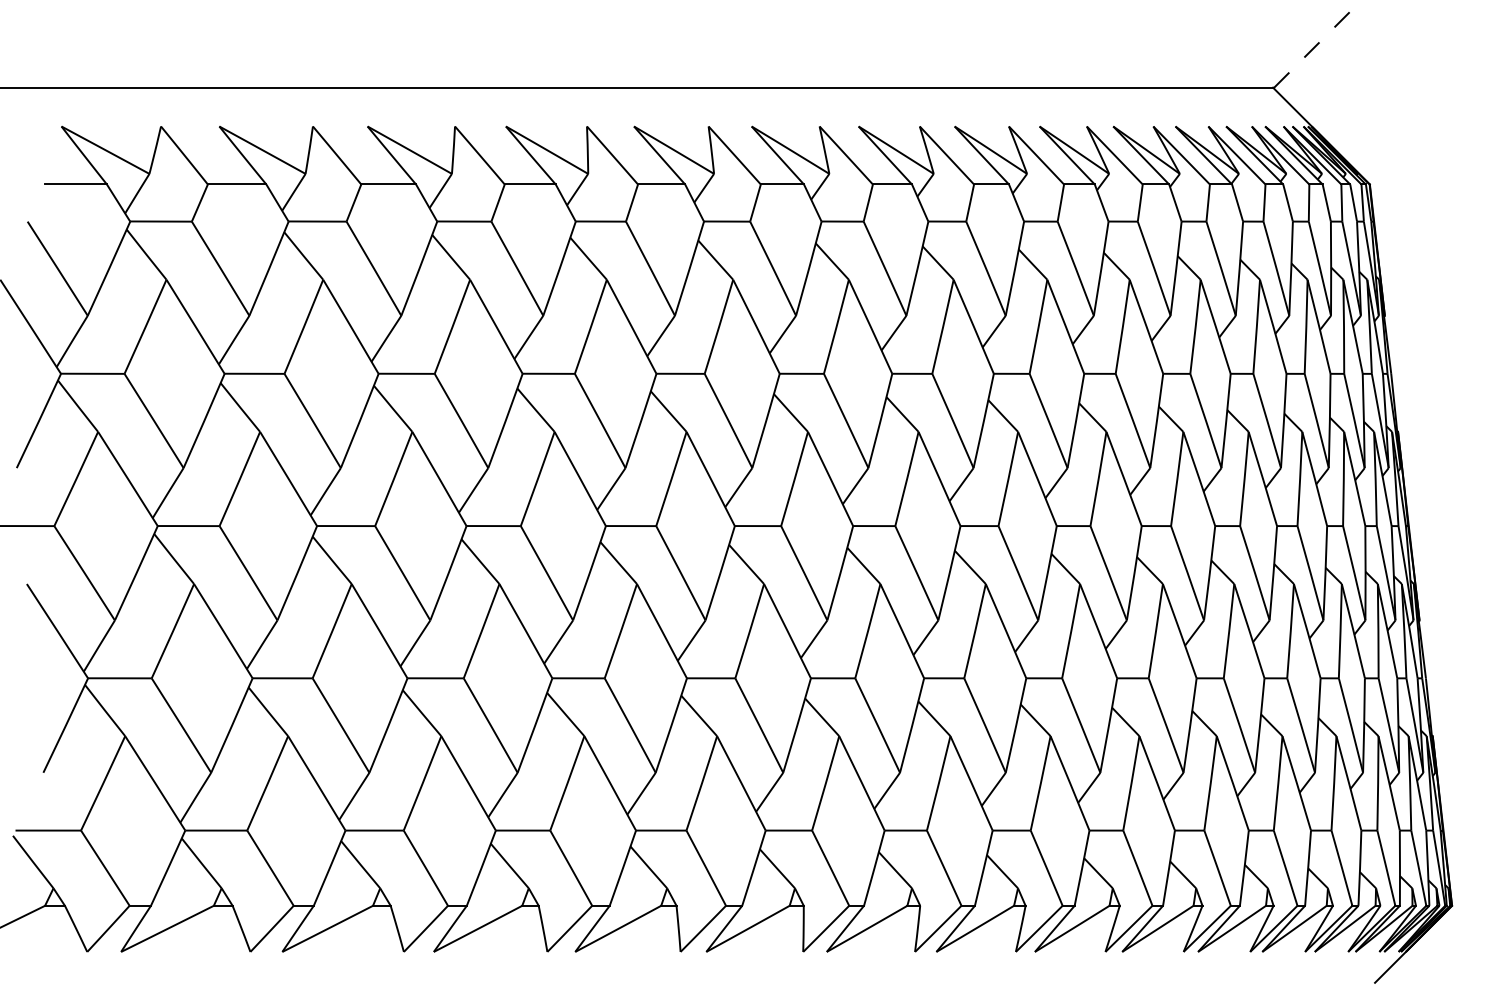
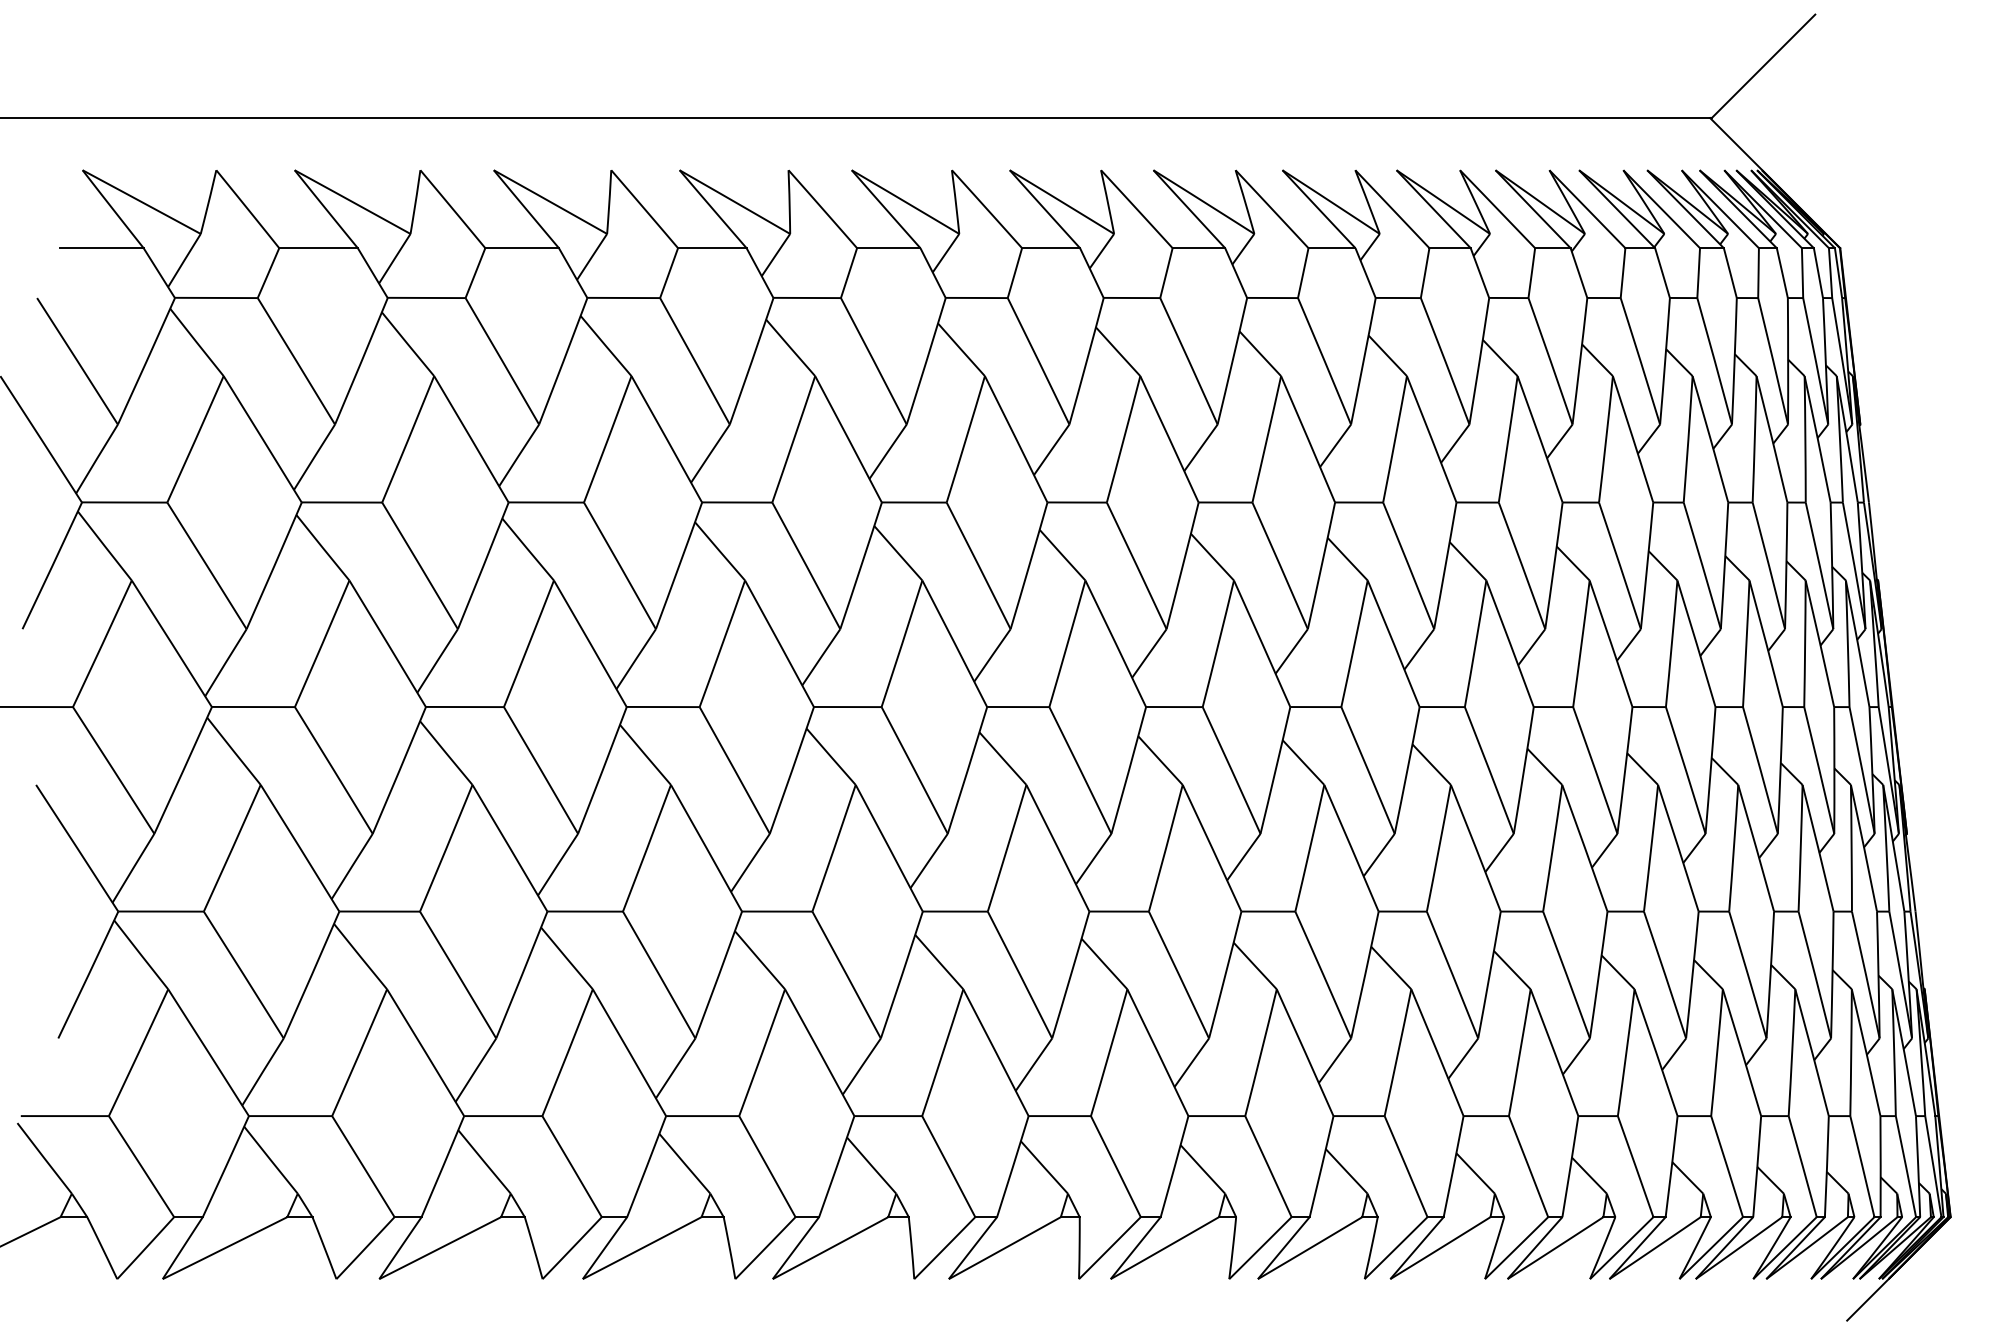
line: (1312, 48) -> (1763, 65), dashed -> solid

